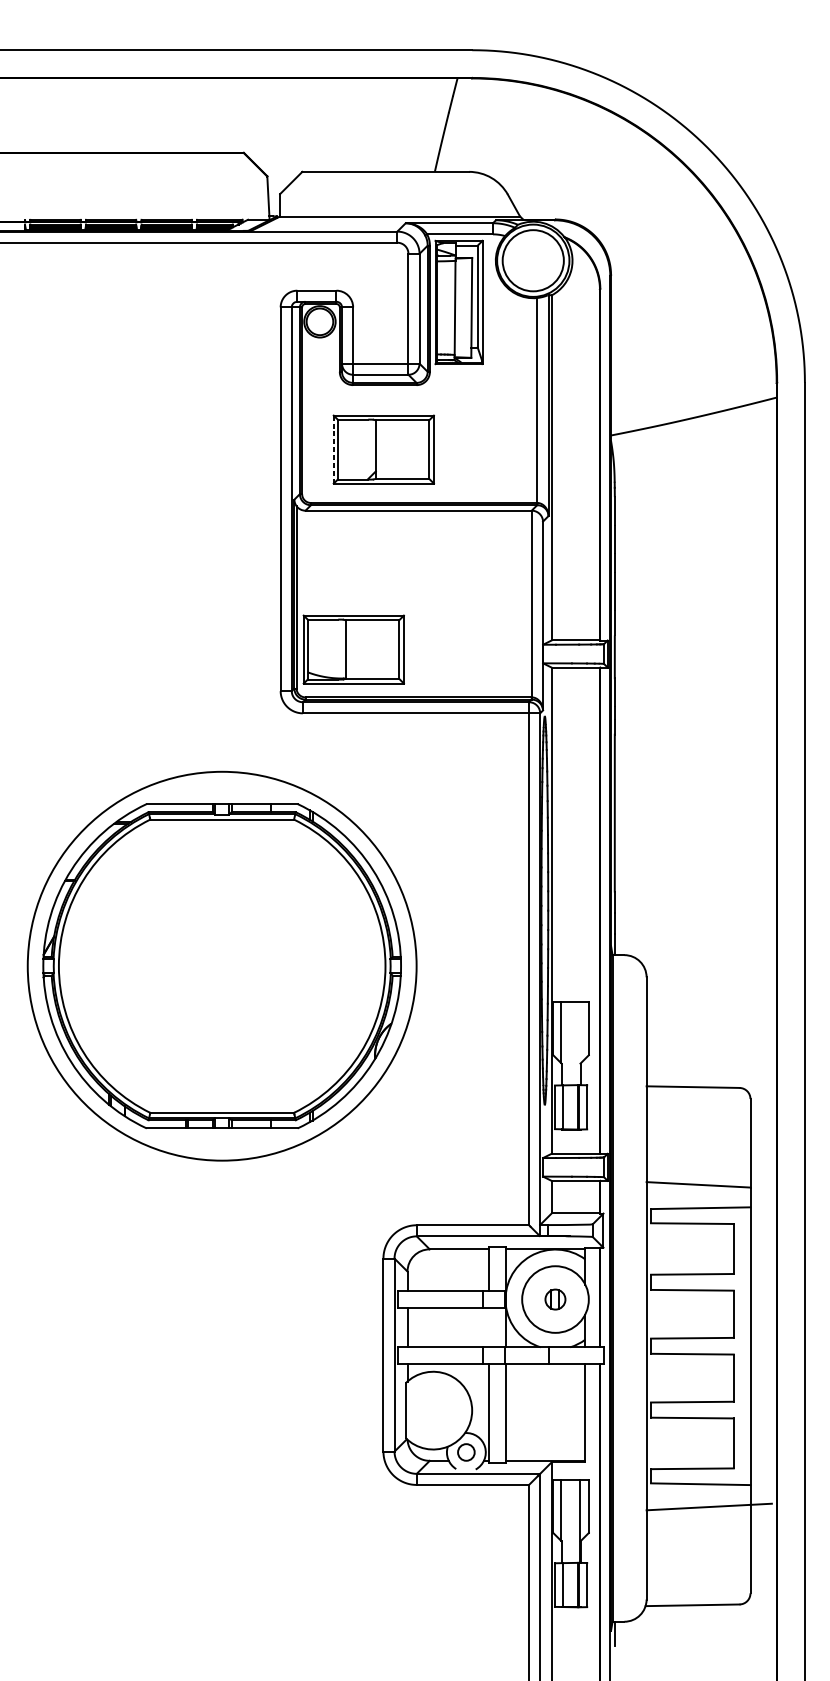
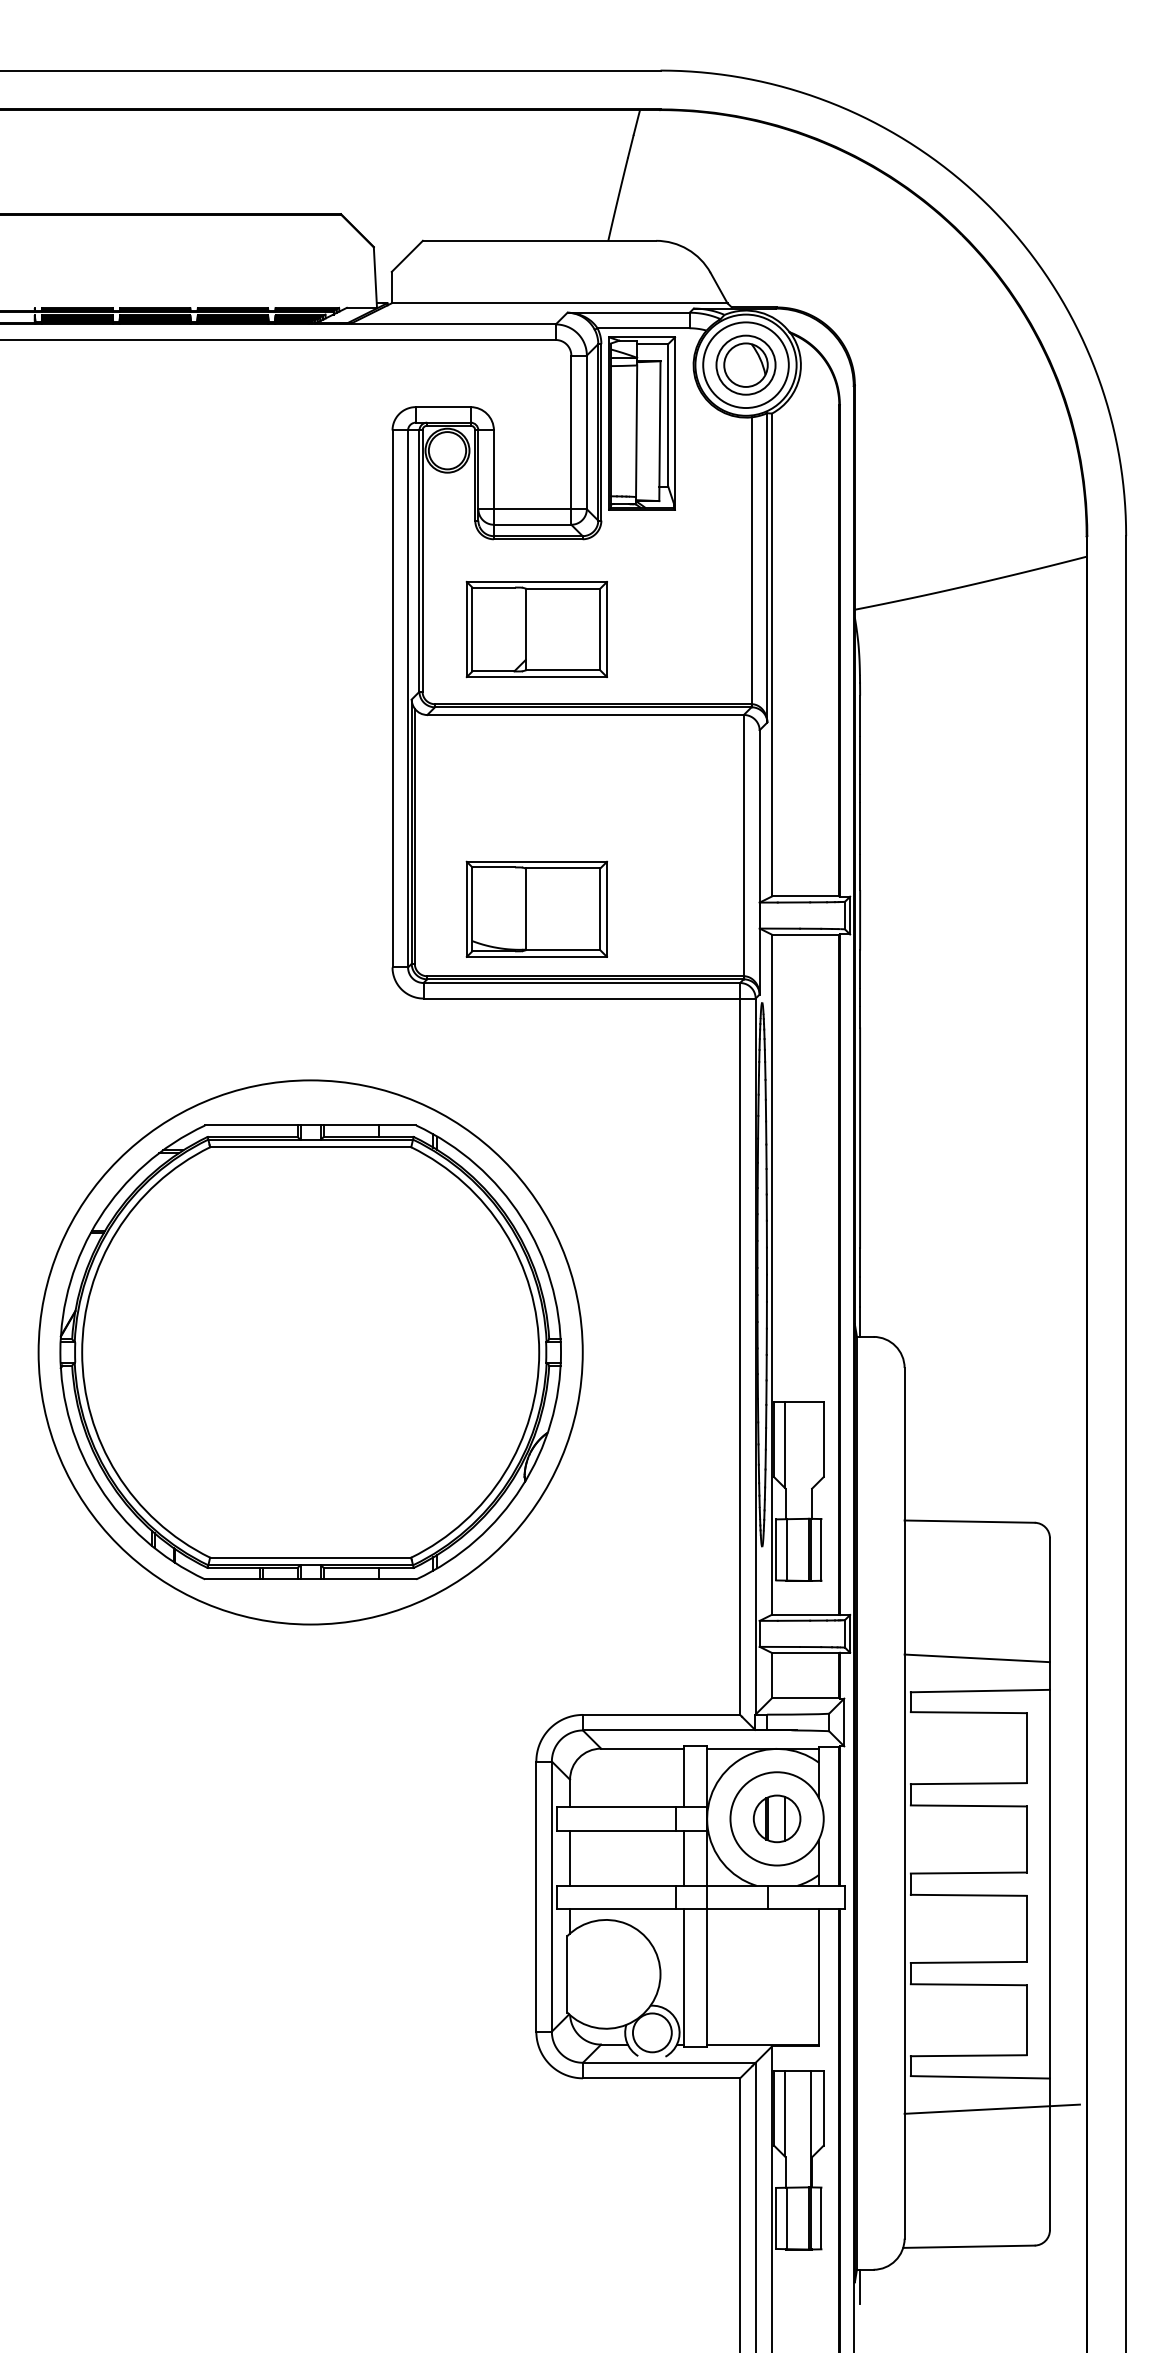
part: (532, 260) -> (745, 364), added
line: (333, 449) -> (466, 629), dashed -> solid
part: (353, 648) -> (536, 908), moved
part: (555, 1299) -> (776, 1818), size x1.67
line: (488, 1327) -> (683, 1857), added
circle: (465, 1452) -> (651, 2032), size x1.67

